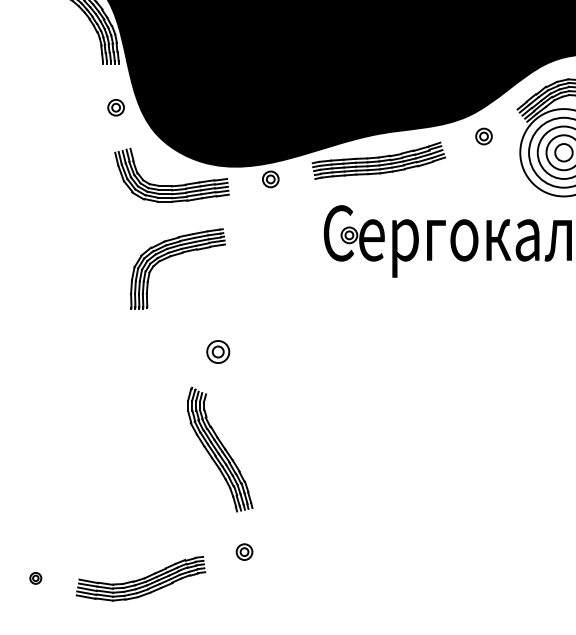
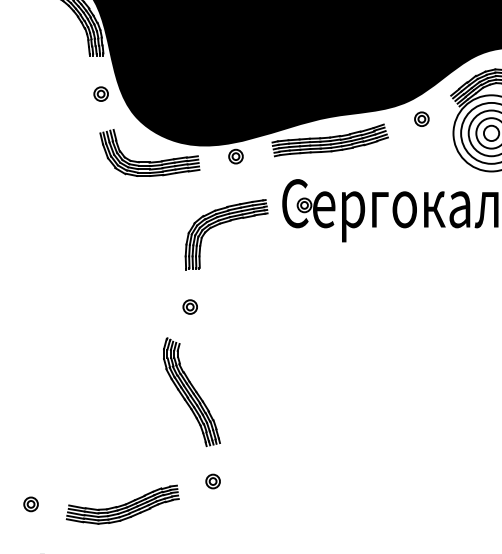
part: (174, 256) -> (223, 223), moved
part: (218, 351) -> (190, 306), size x0.71
part: (35, 578) -> (30, 504), size x1.43

